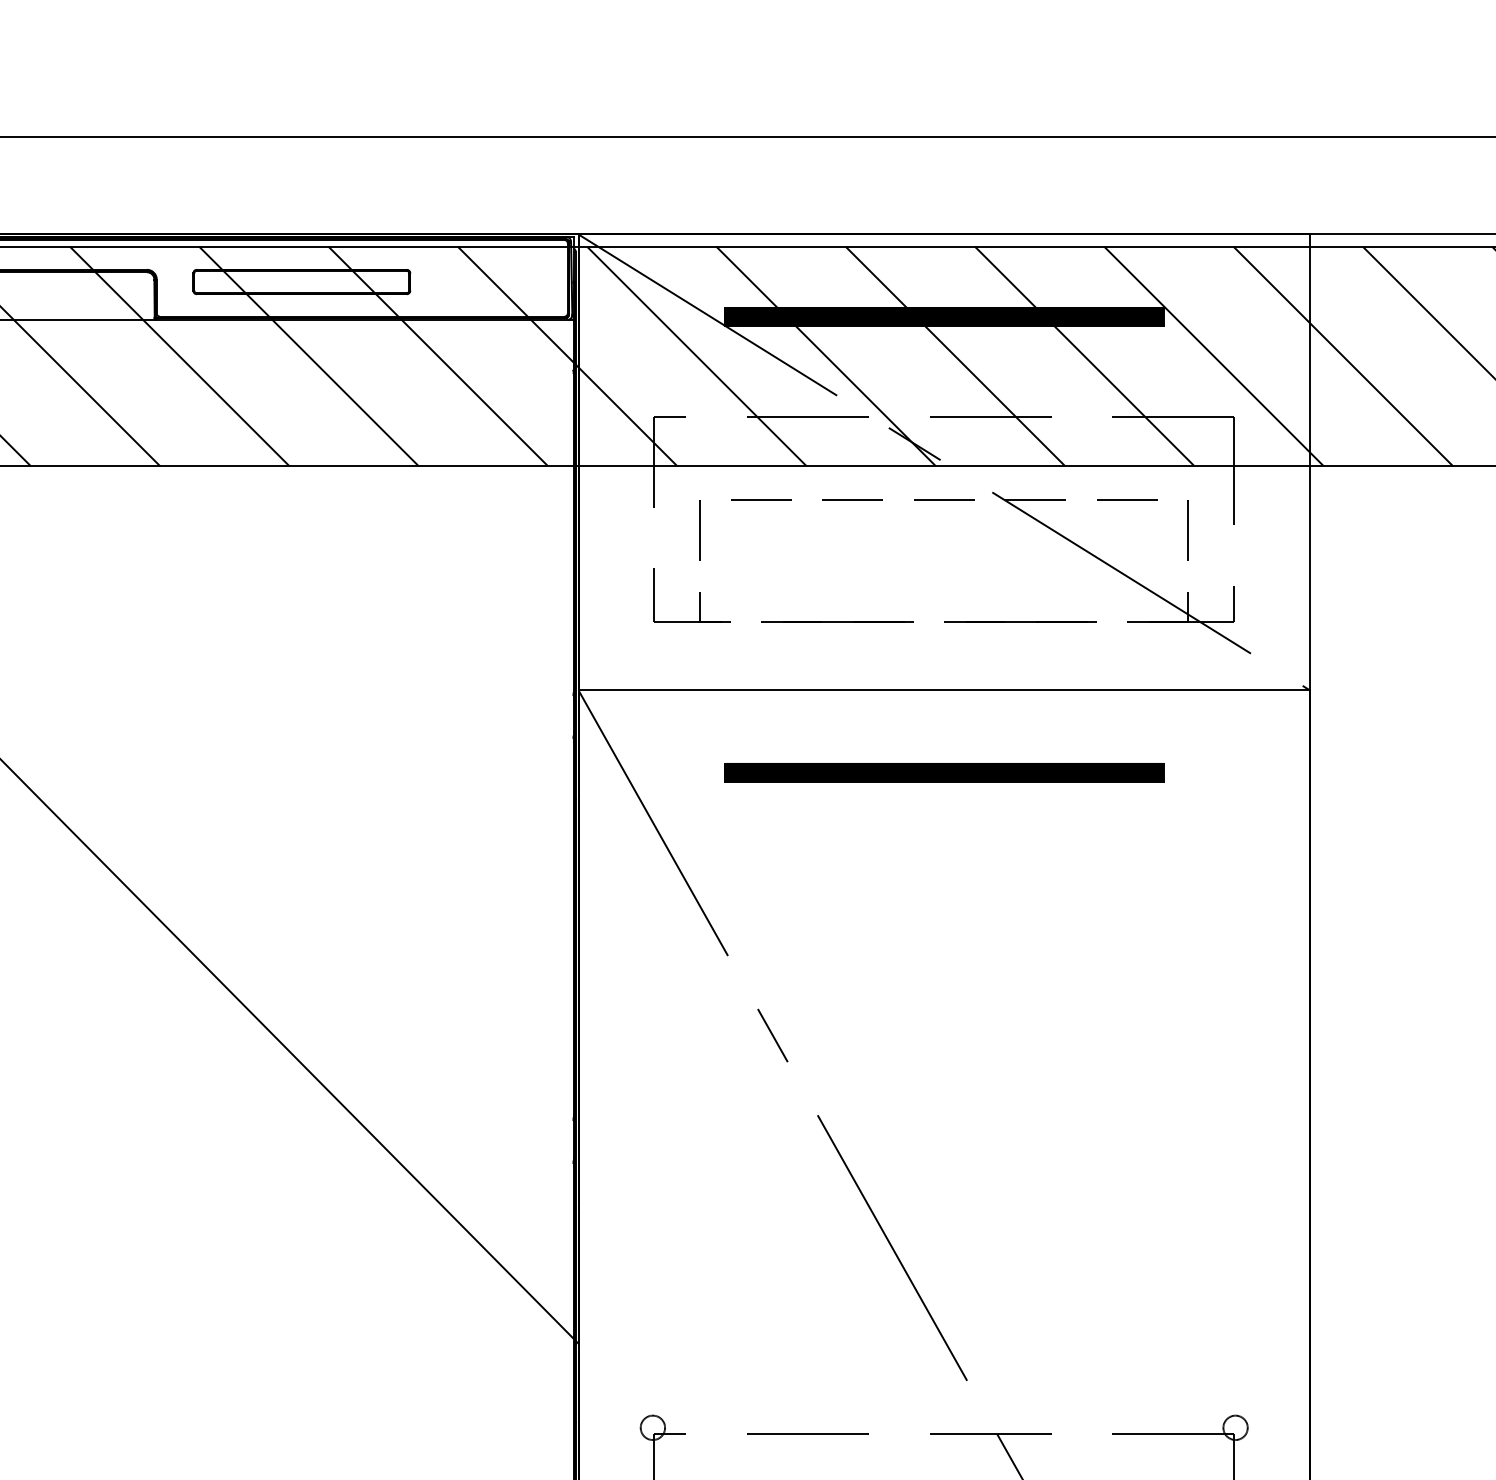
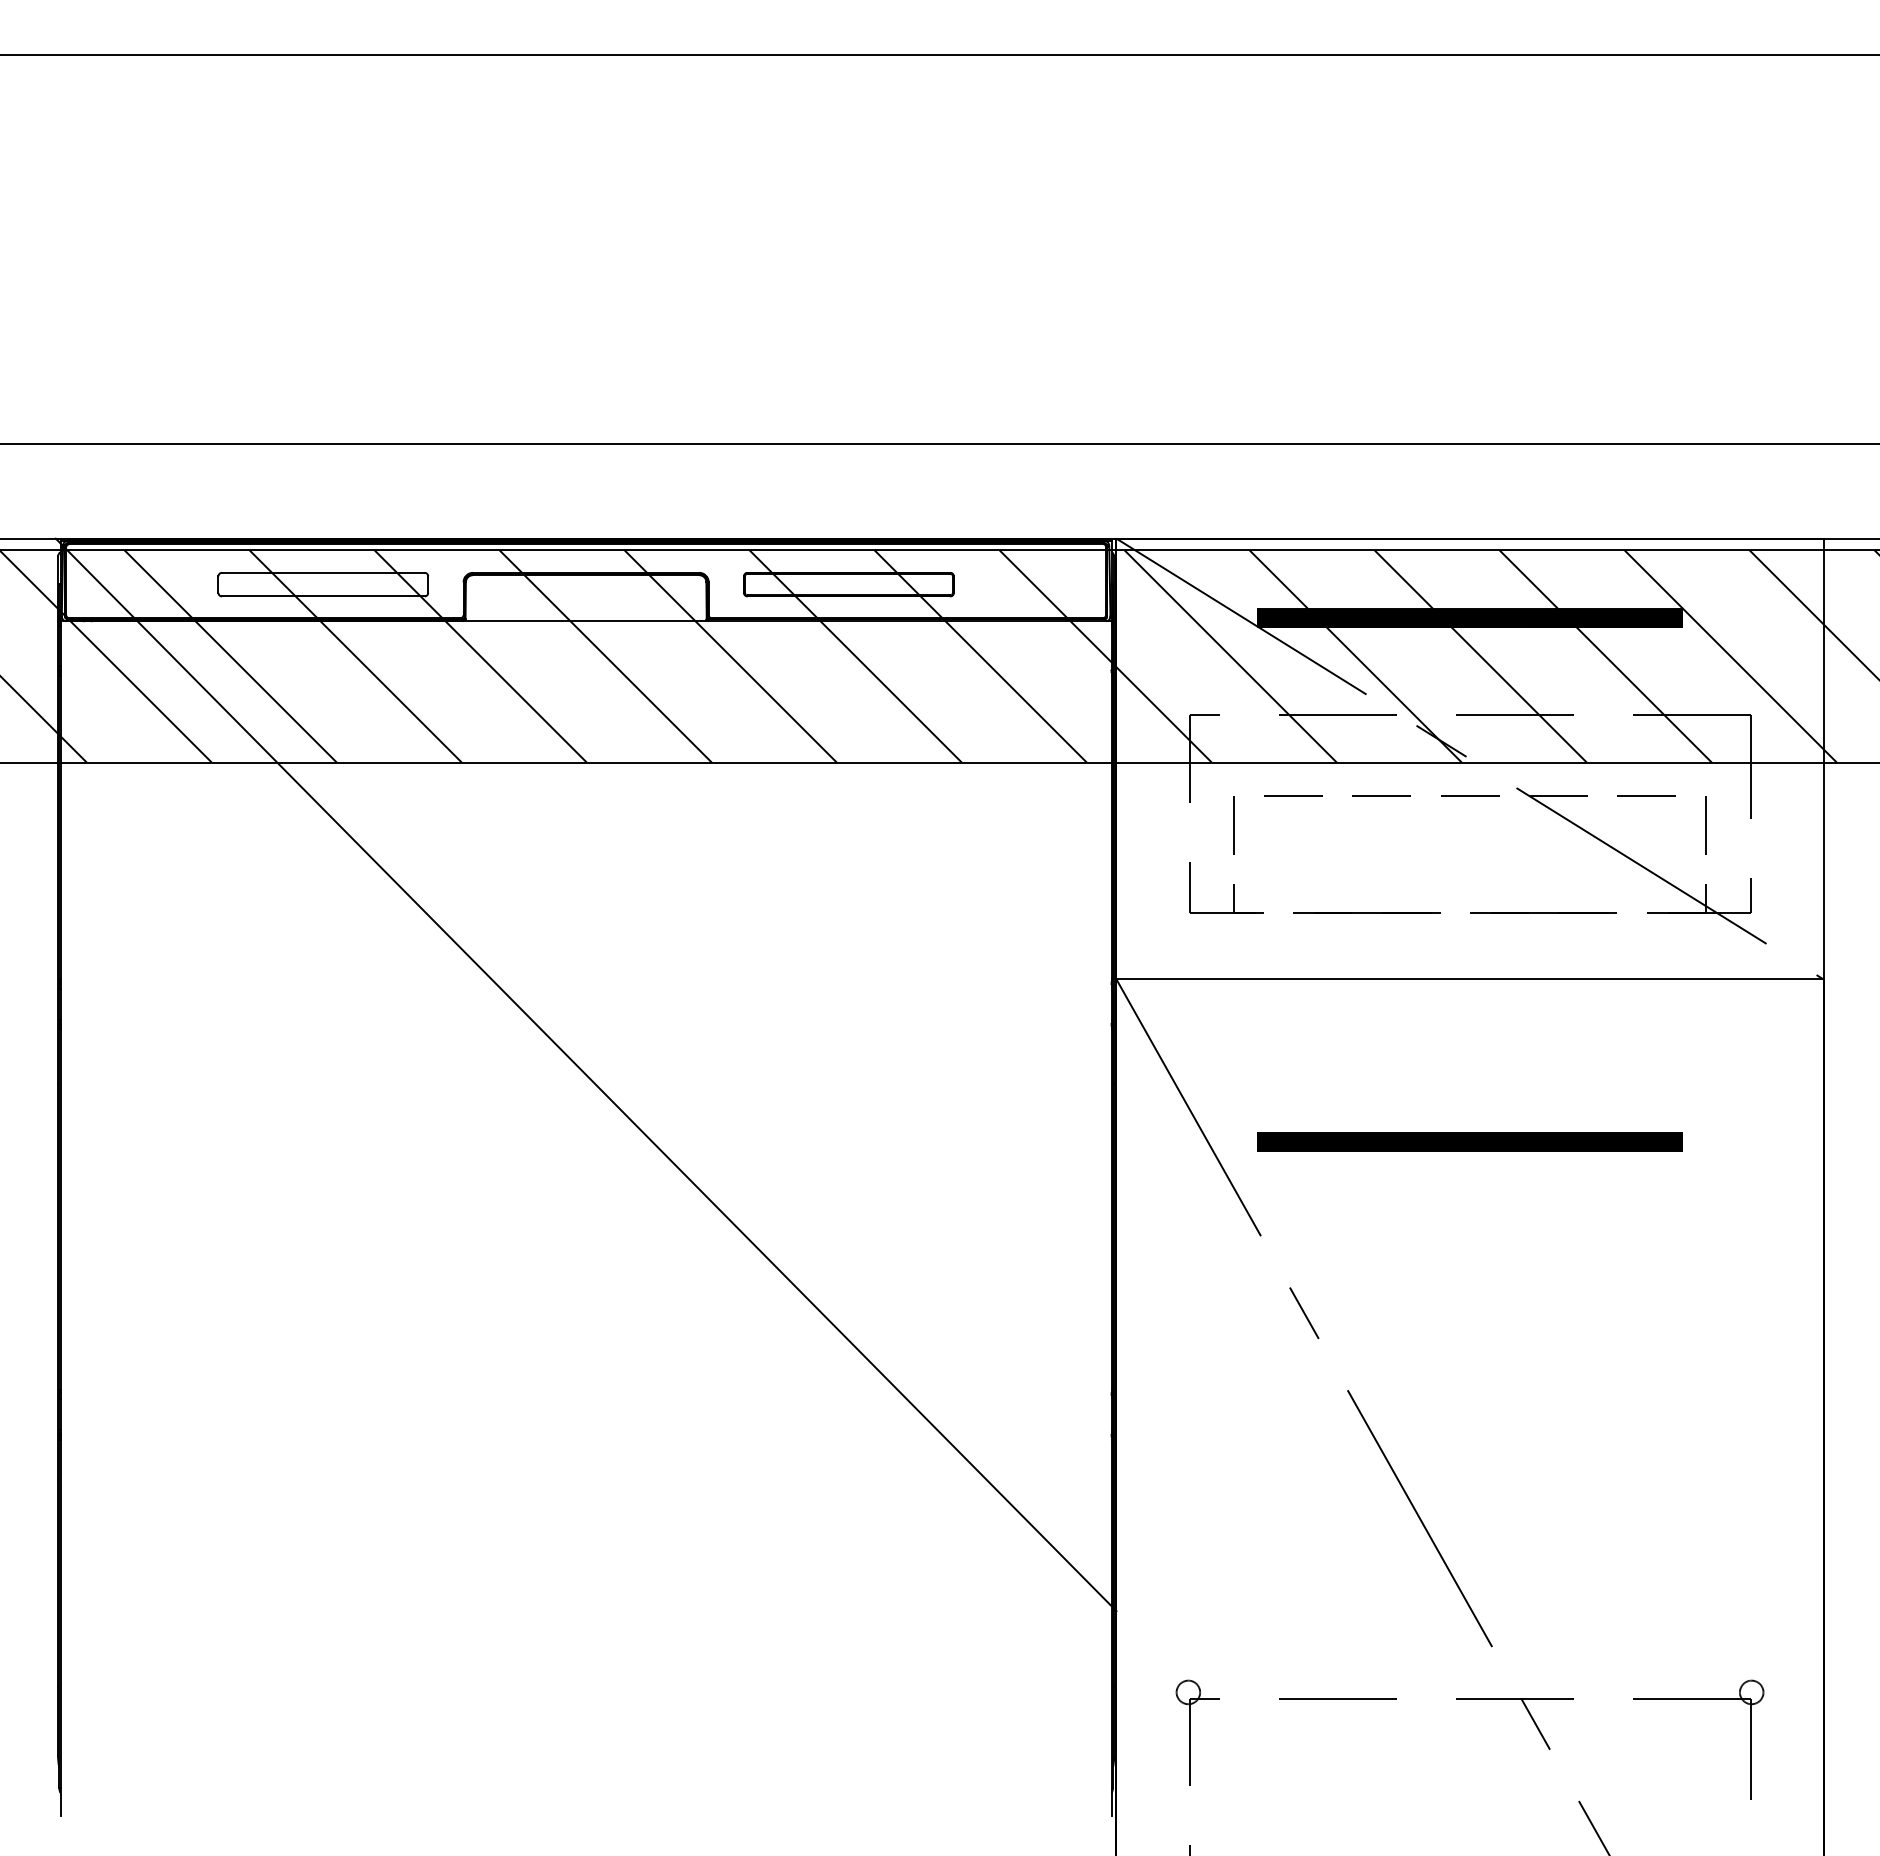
part: (943, 772) -> (1469, 1141), moved

